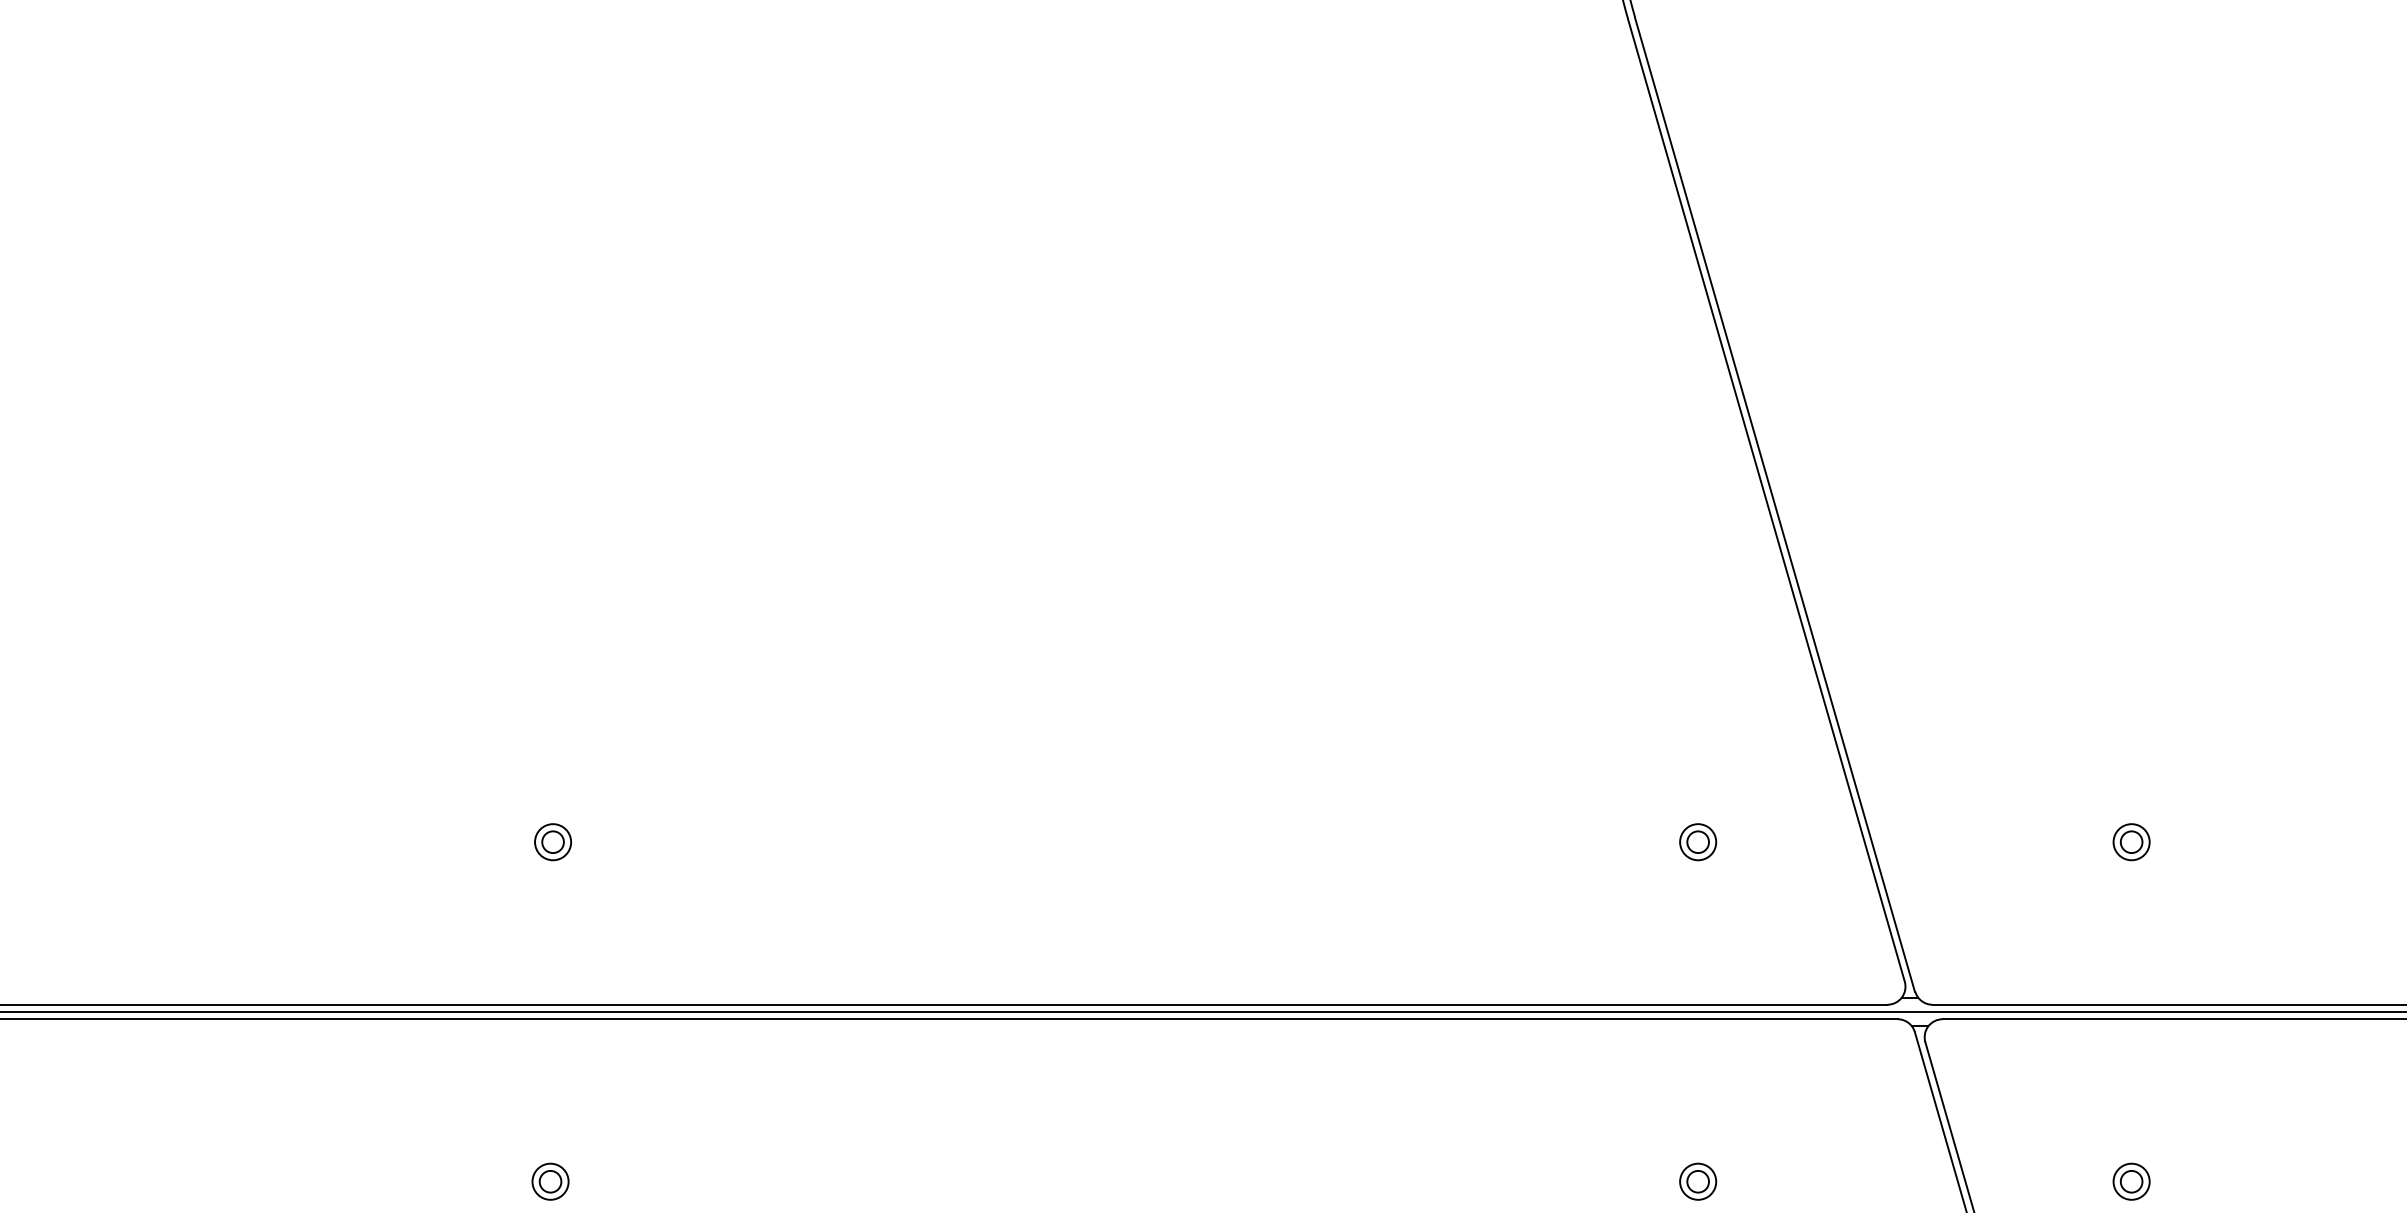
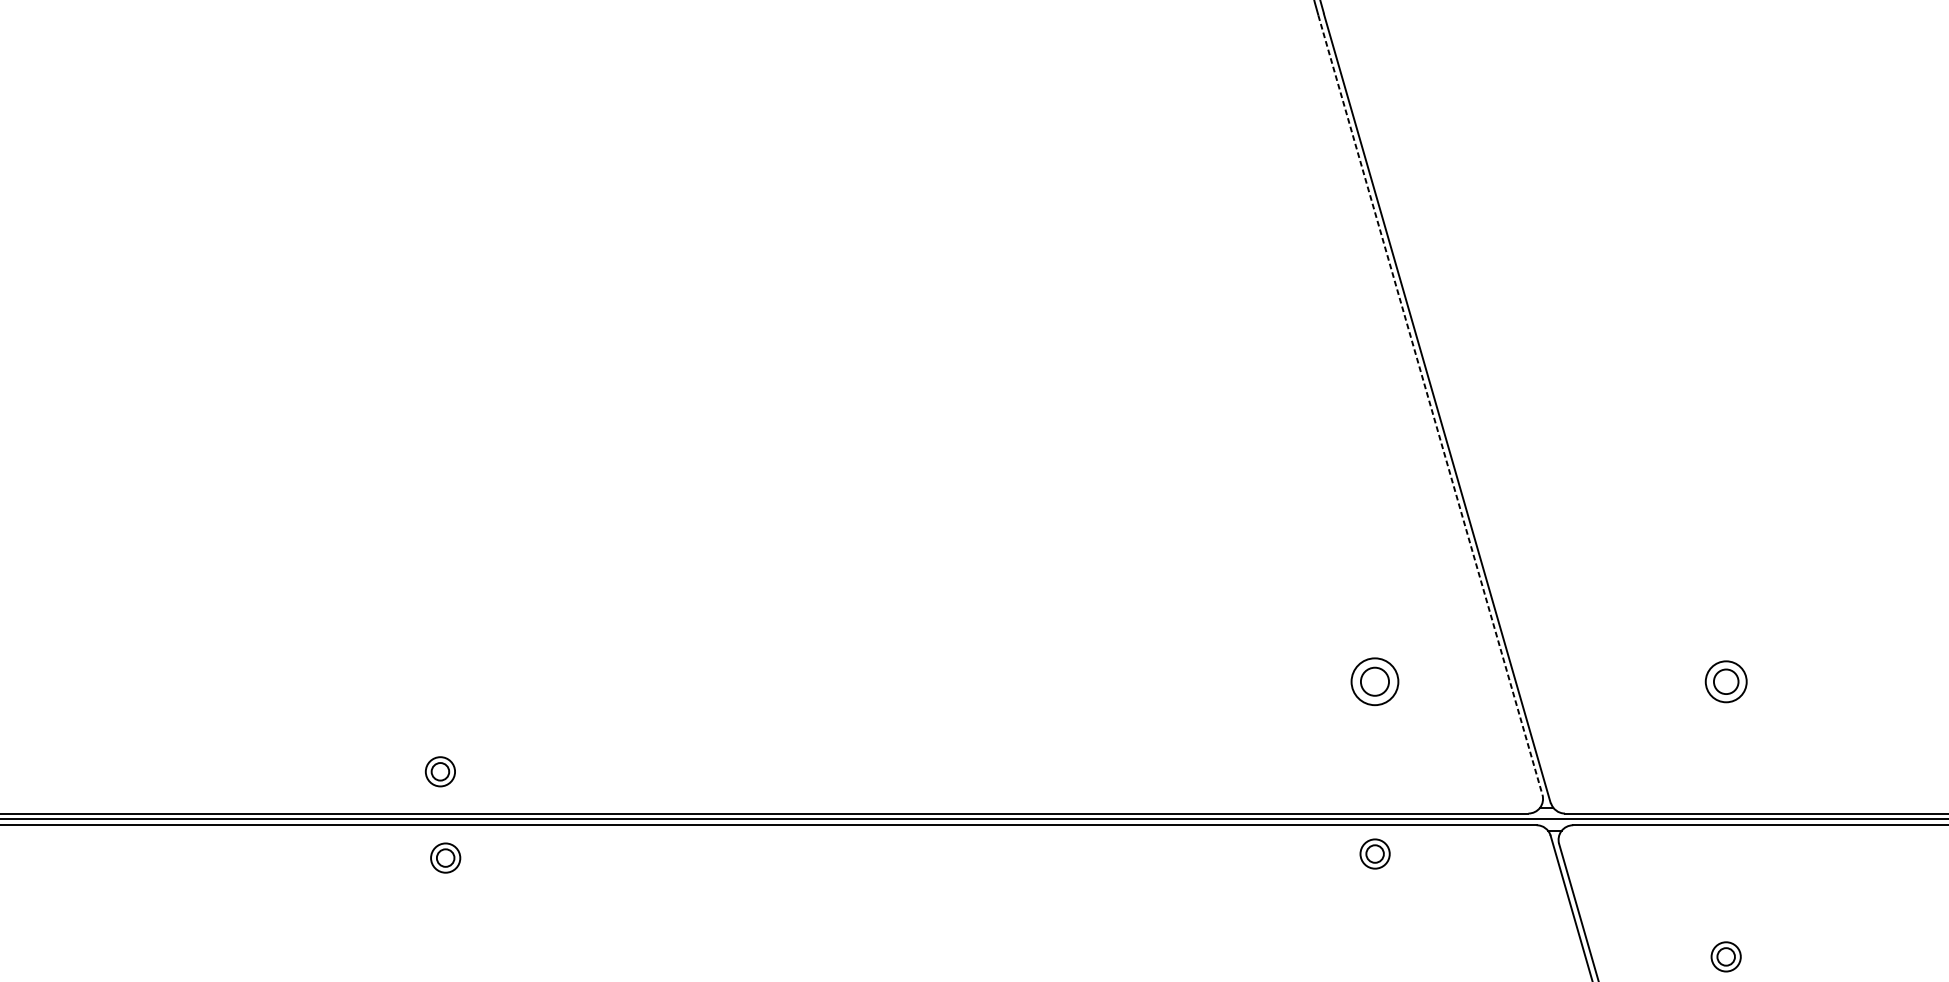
line: (1766, 500) -> (1430, 405), solid -> dashed
part: (552, 842) -> (439, 772), moved
part: (1698, 842) -> (1375, 682), size x1.6
part: (2131, 842) -> (1726, 682), size x1.4
part: (550, 1181) -> (445, 857), moved
part: (1698, 1181) -> (1375, 853), moved

